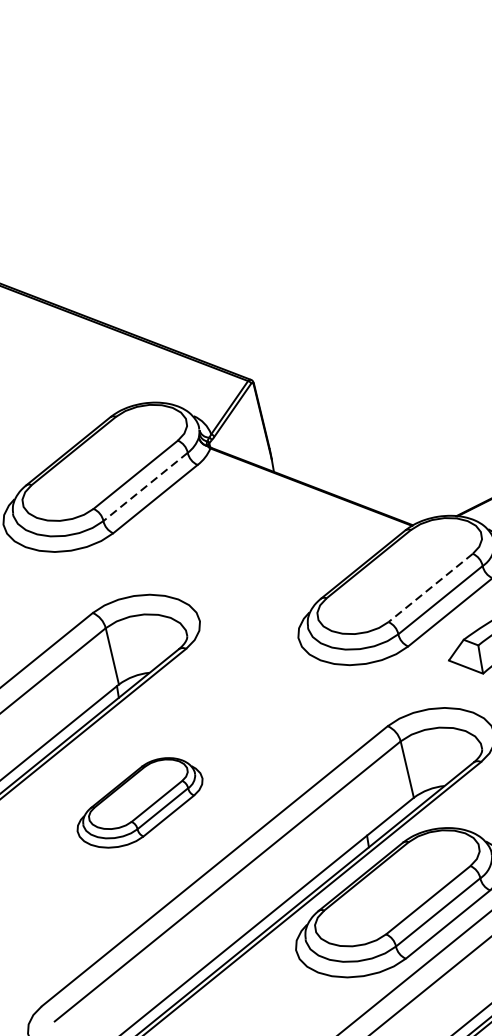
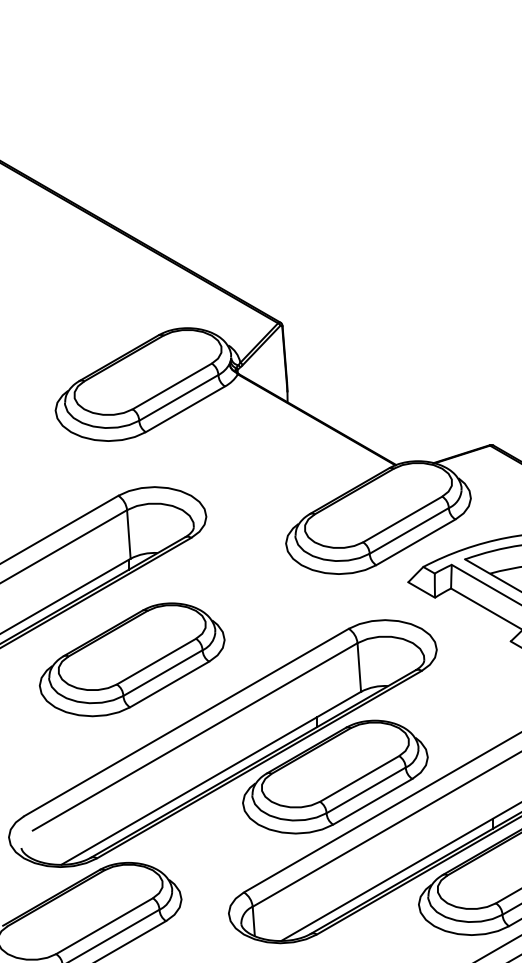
line: (145, 486) -> (178, 397), dashed -> solid
line: (430, 588) -> (402, 519), dashed -> solid
part: (139, 802) -> (132, 659), size x1.67

